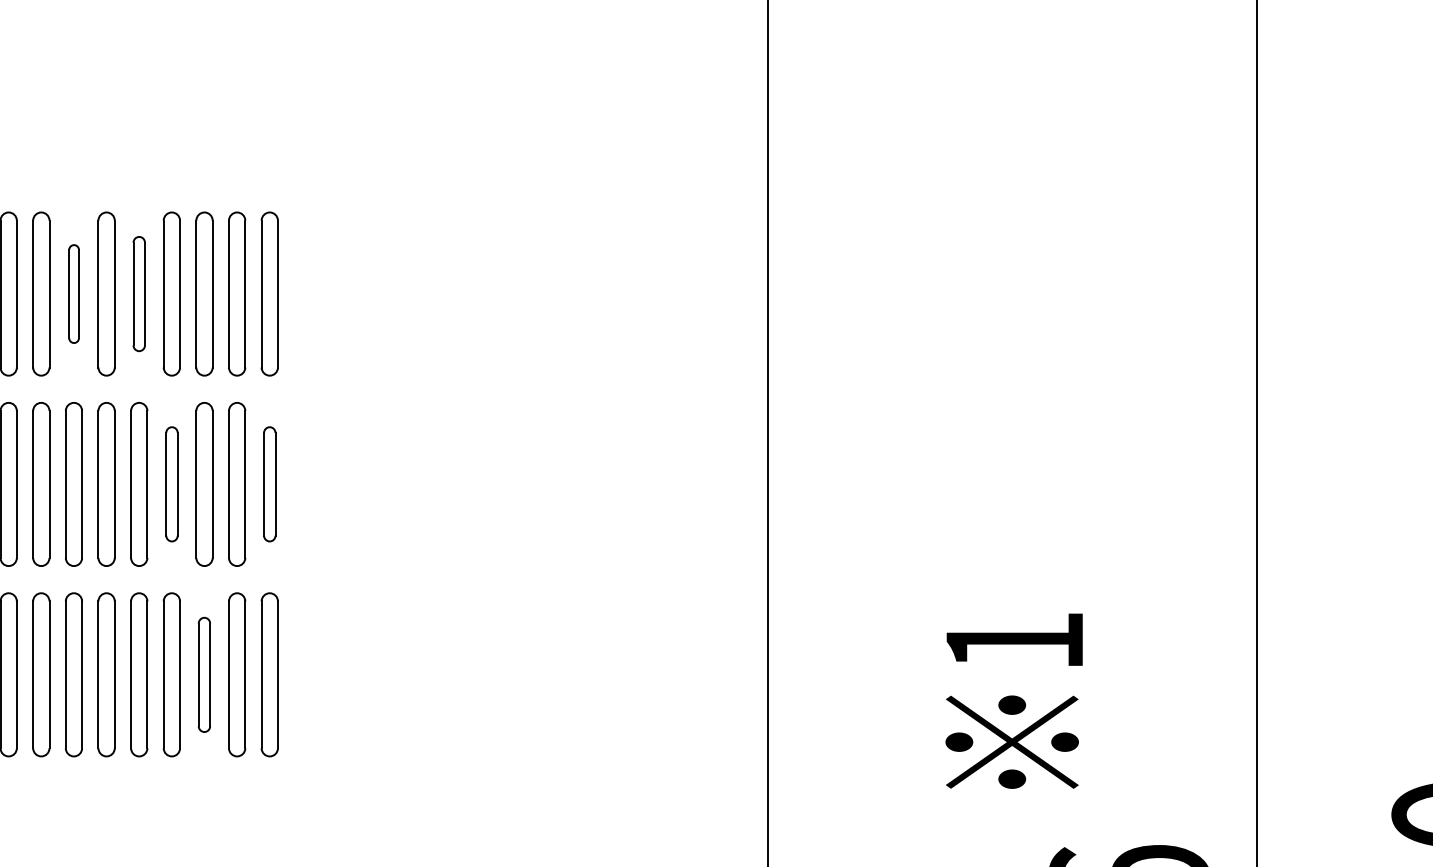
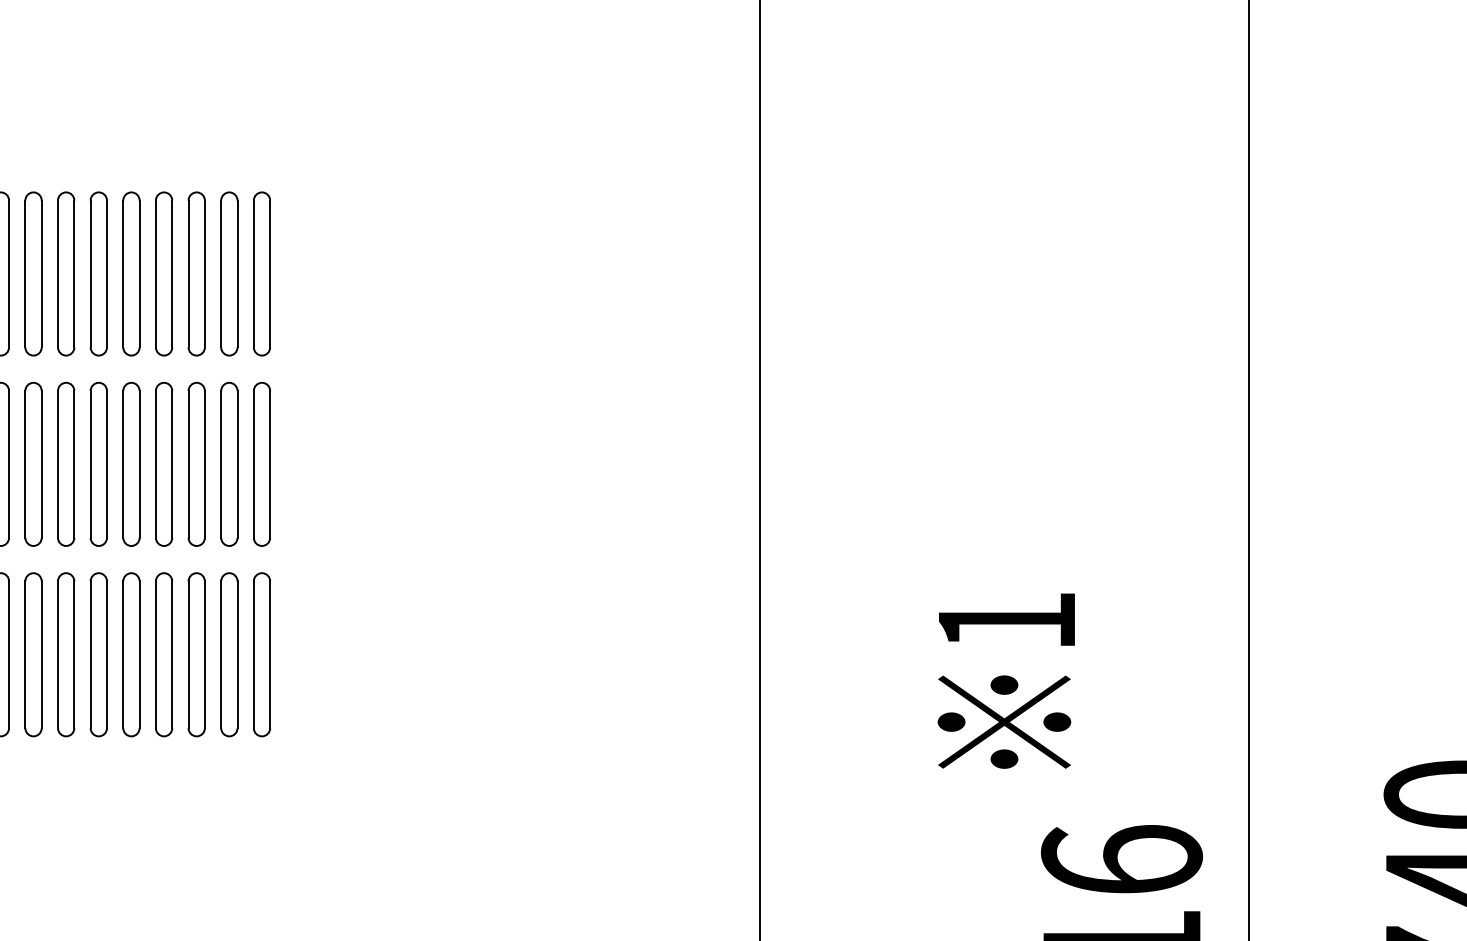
part: (74, 293) -> (66, 273), size x1.67
part: (139, 293) -> (131, 273), size x1.43
part: (172, 483) -> (164, 463), size x1.43
part: (269, 483) -> (261, 463), size x1.43
part: (204, 674) -> (196, 654), size x1.43

